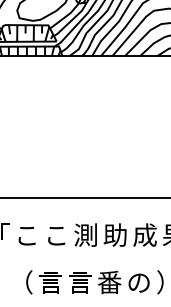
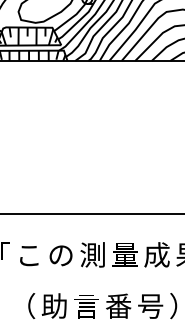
text: (114, 234) -> (123, 254), 助 -> 量
text: (56, 235) -> (61, 255), こ -> の
text: (49, 281) -> (53, 305), 言 -> 助
text: (138, 282) -> (149, 306), の -> 号

